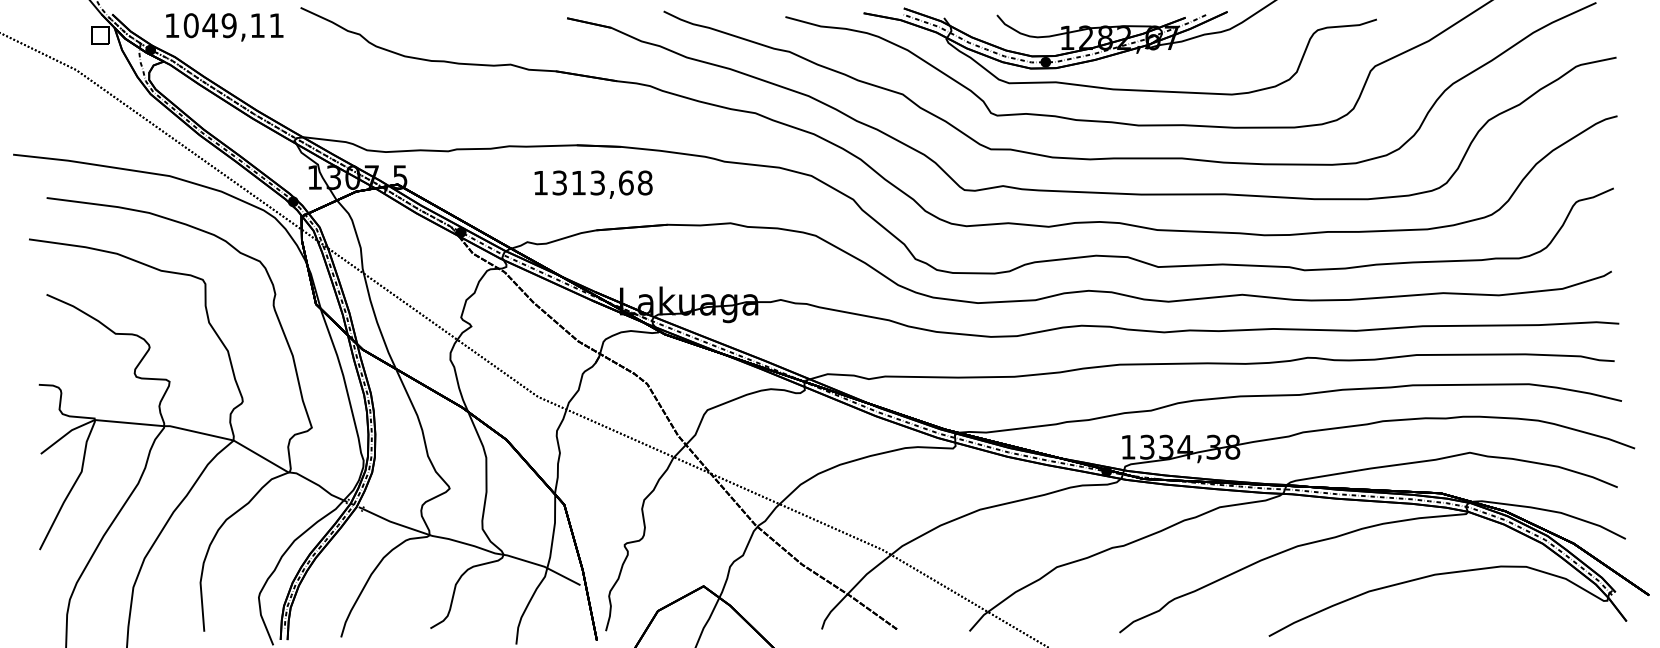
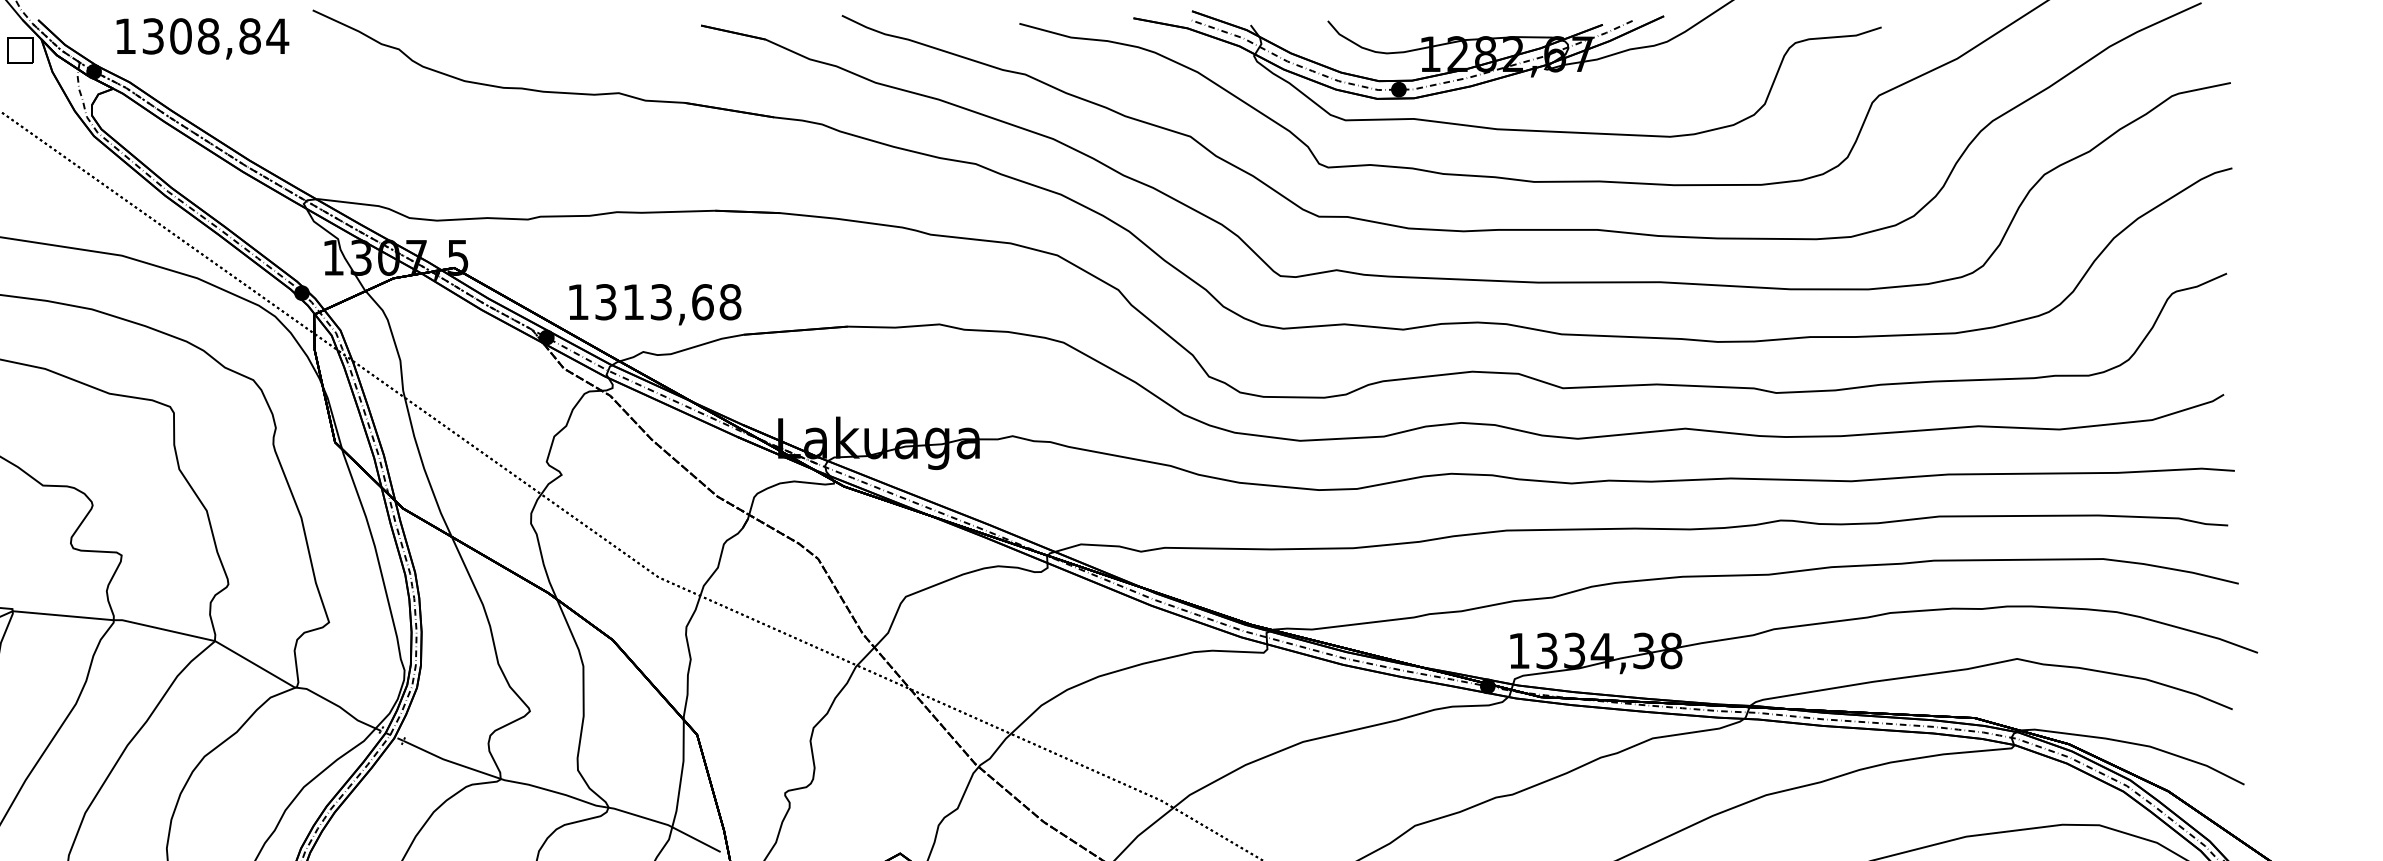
text: (233, 25) -> (214, 36), 1049,11 -> 1308,84
text: (593, 184) -> (655, 304), moved

